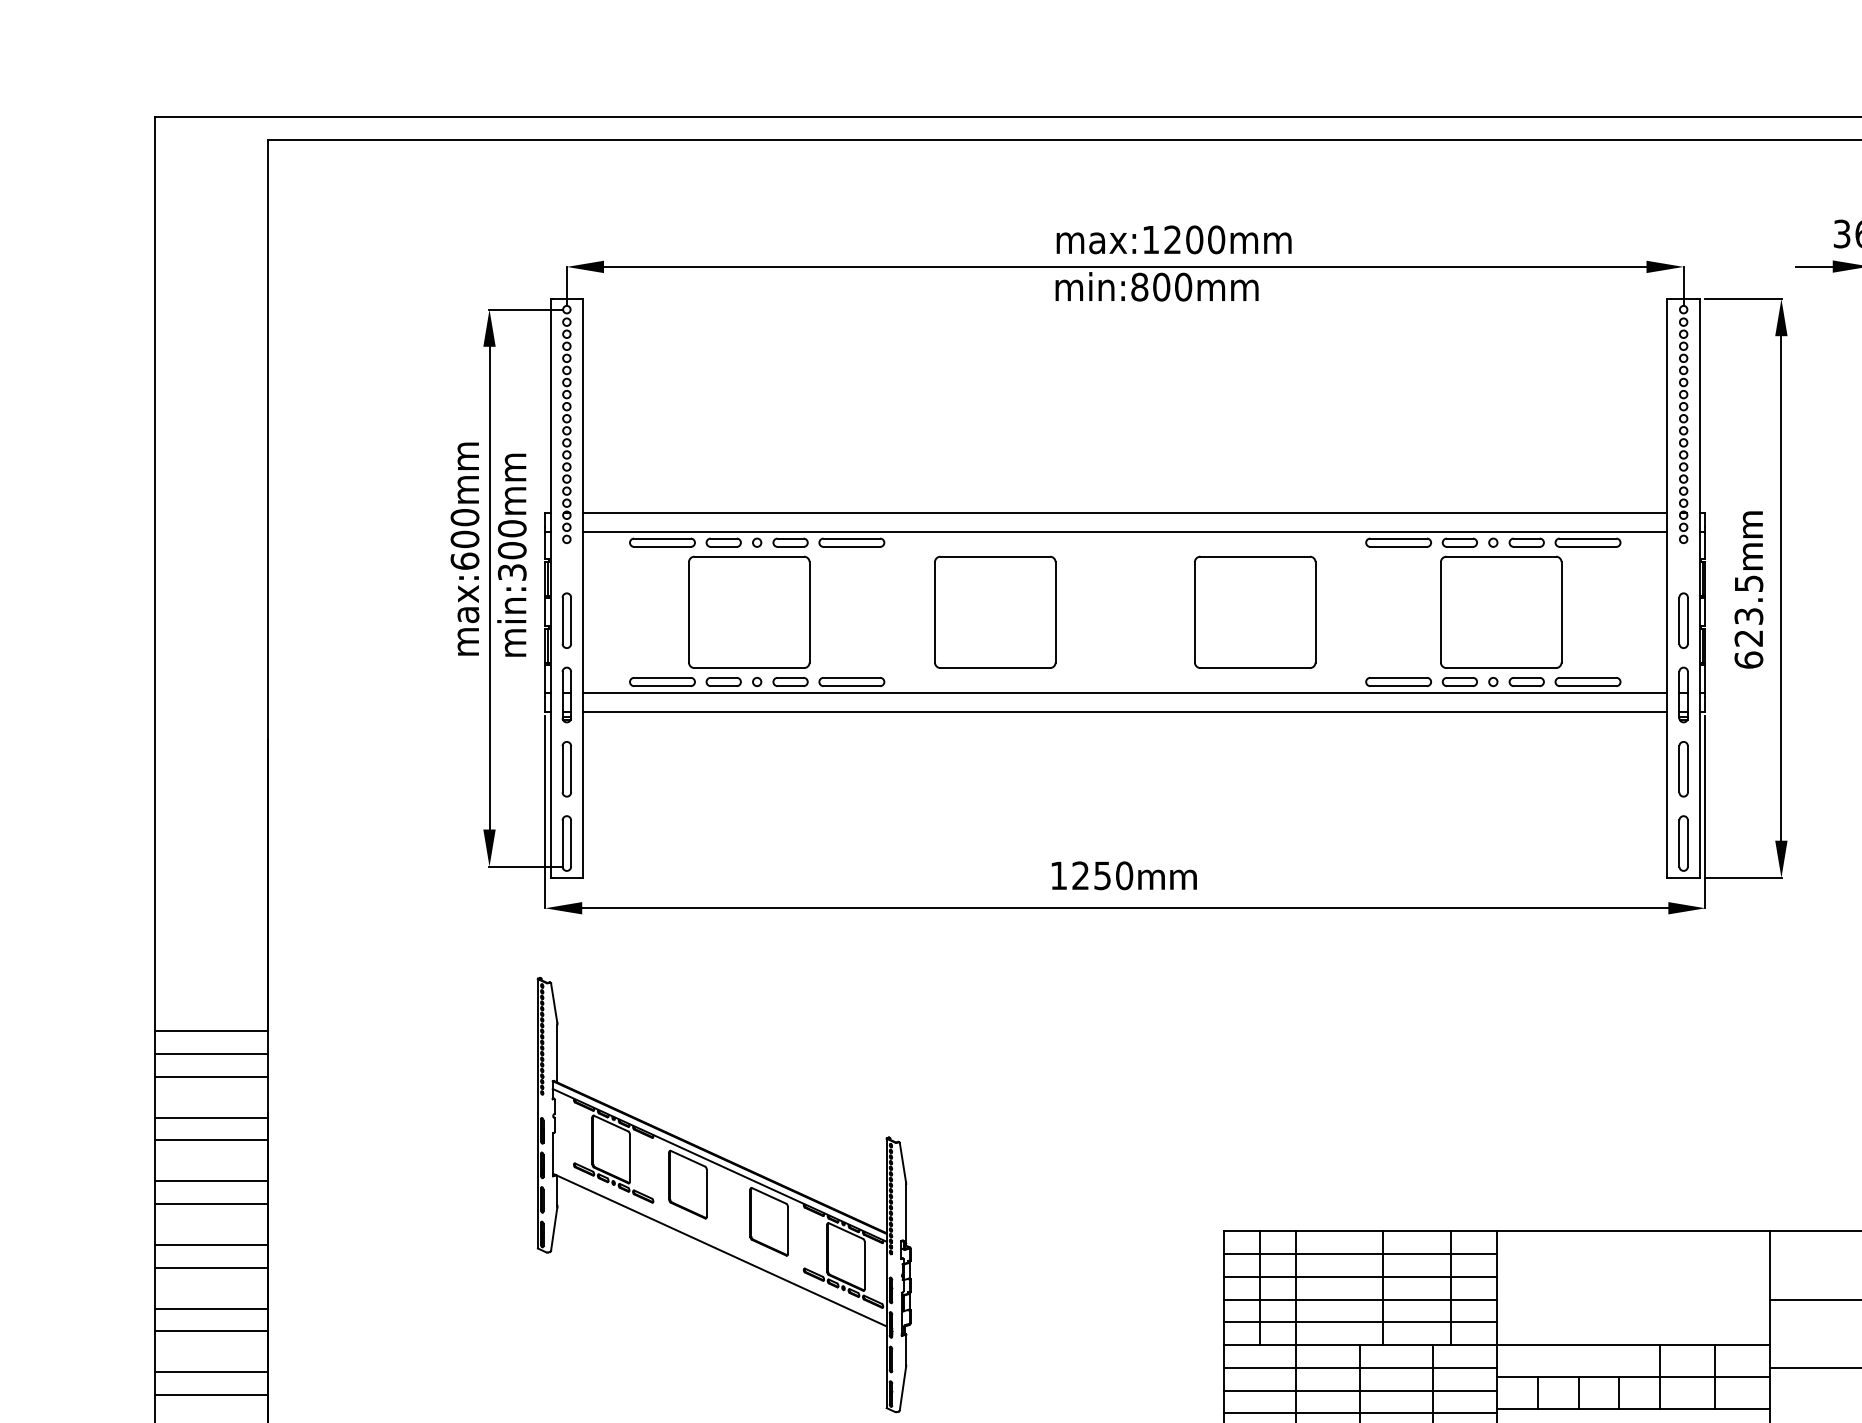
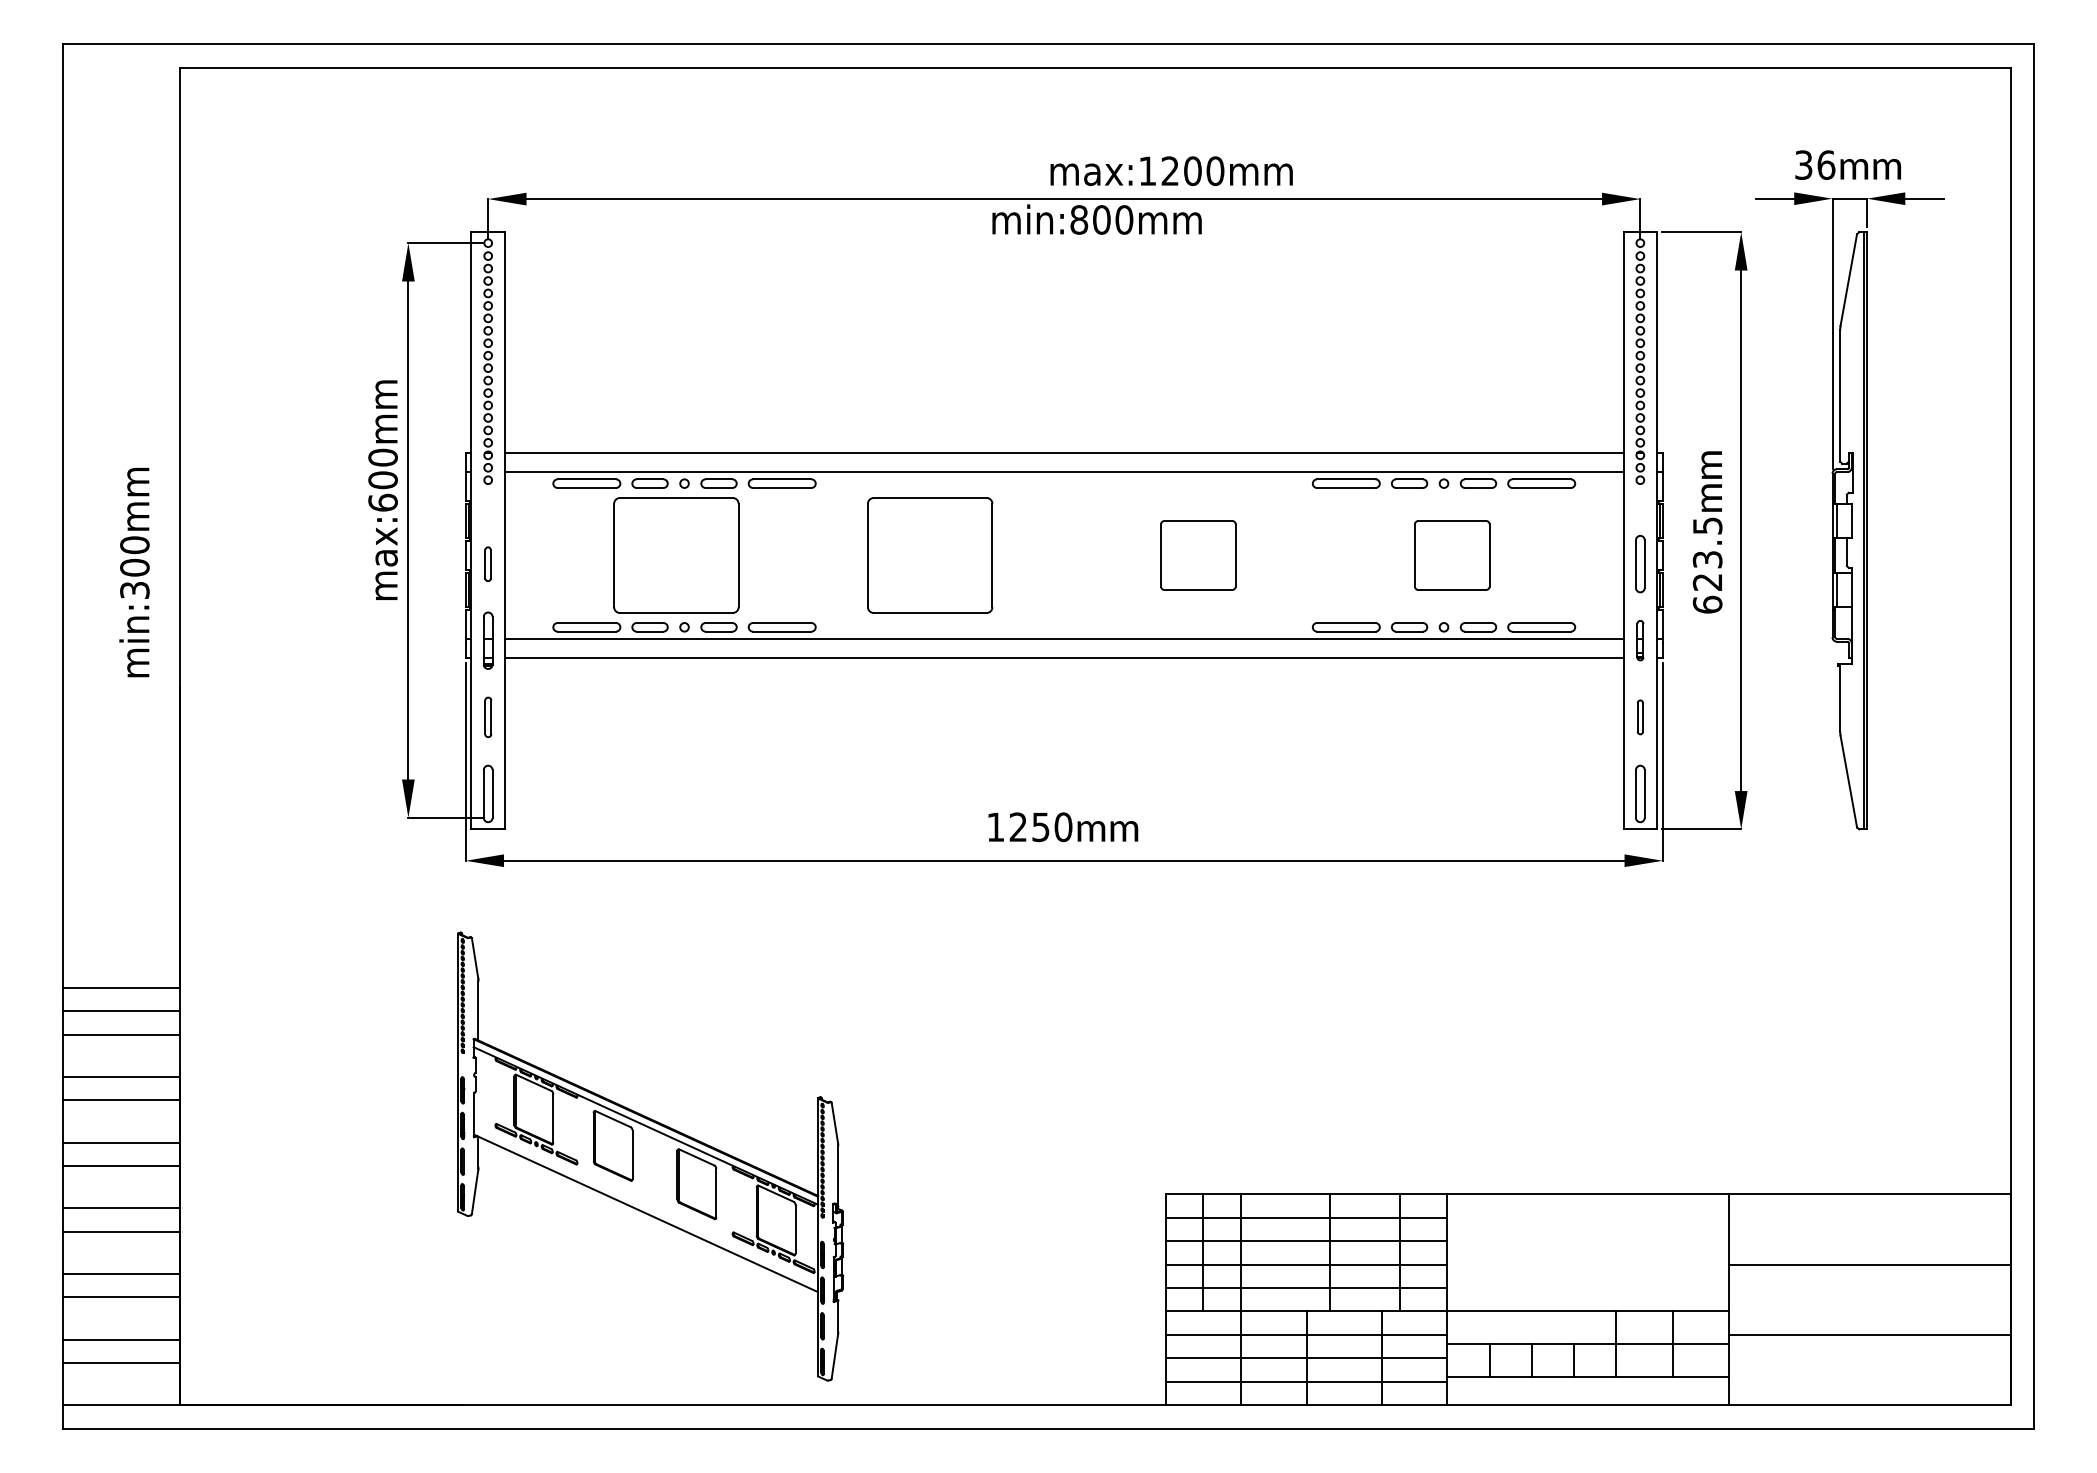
text: (1173, 239) -> (1171, 170), moved
text: (511, 555) -> (134, 572), moved
part: (1255, 612) -> (1198, 555), size x0.6
part: (1501, 612) -> (1452, 555), size x0.6
part: (566, 621) -> (487, 564), size x0.6
part: (1683, 694) -> (1640, 640), size x0.7
part: (567, 769) -> (488, 717), size x0.7
part: (1683, 769) -> (1640, 717), size x0.6

